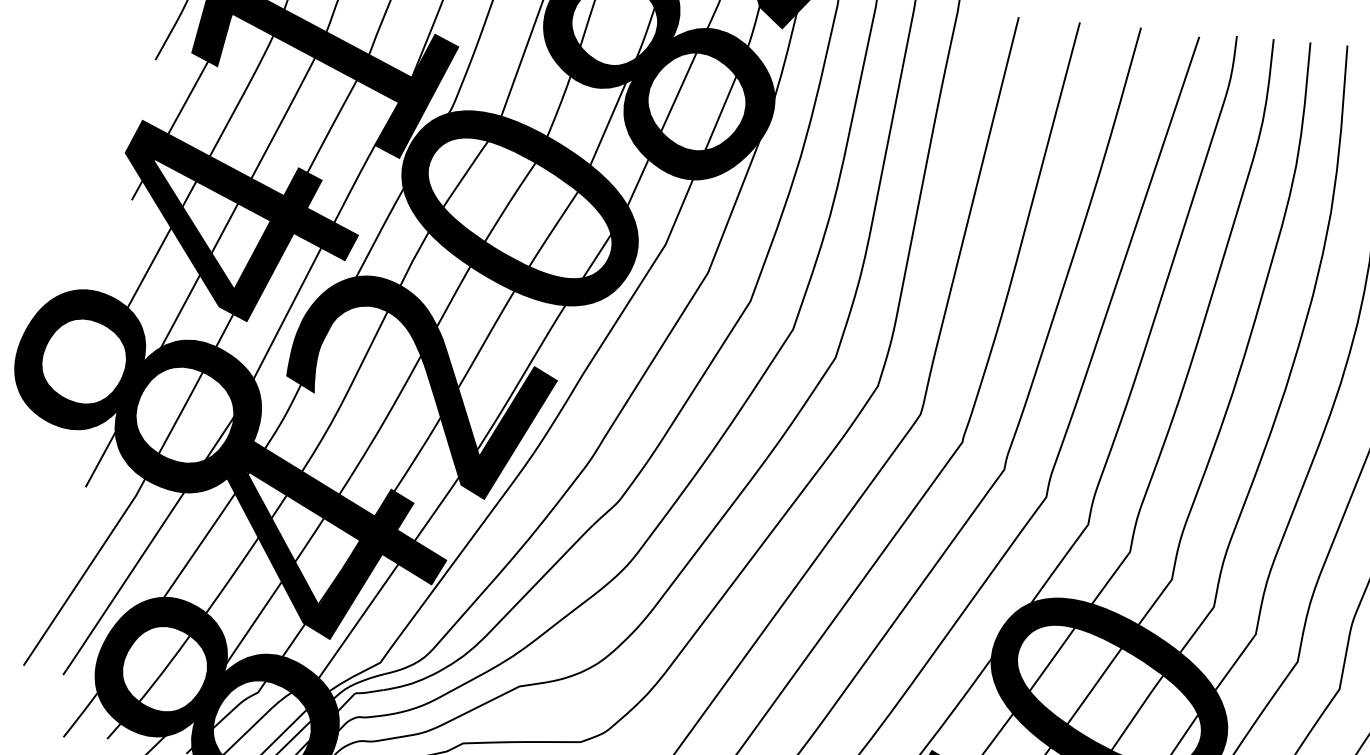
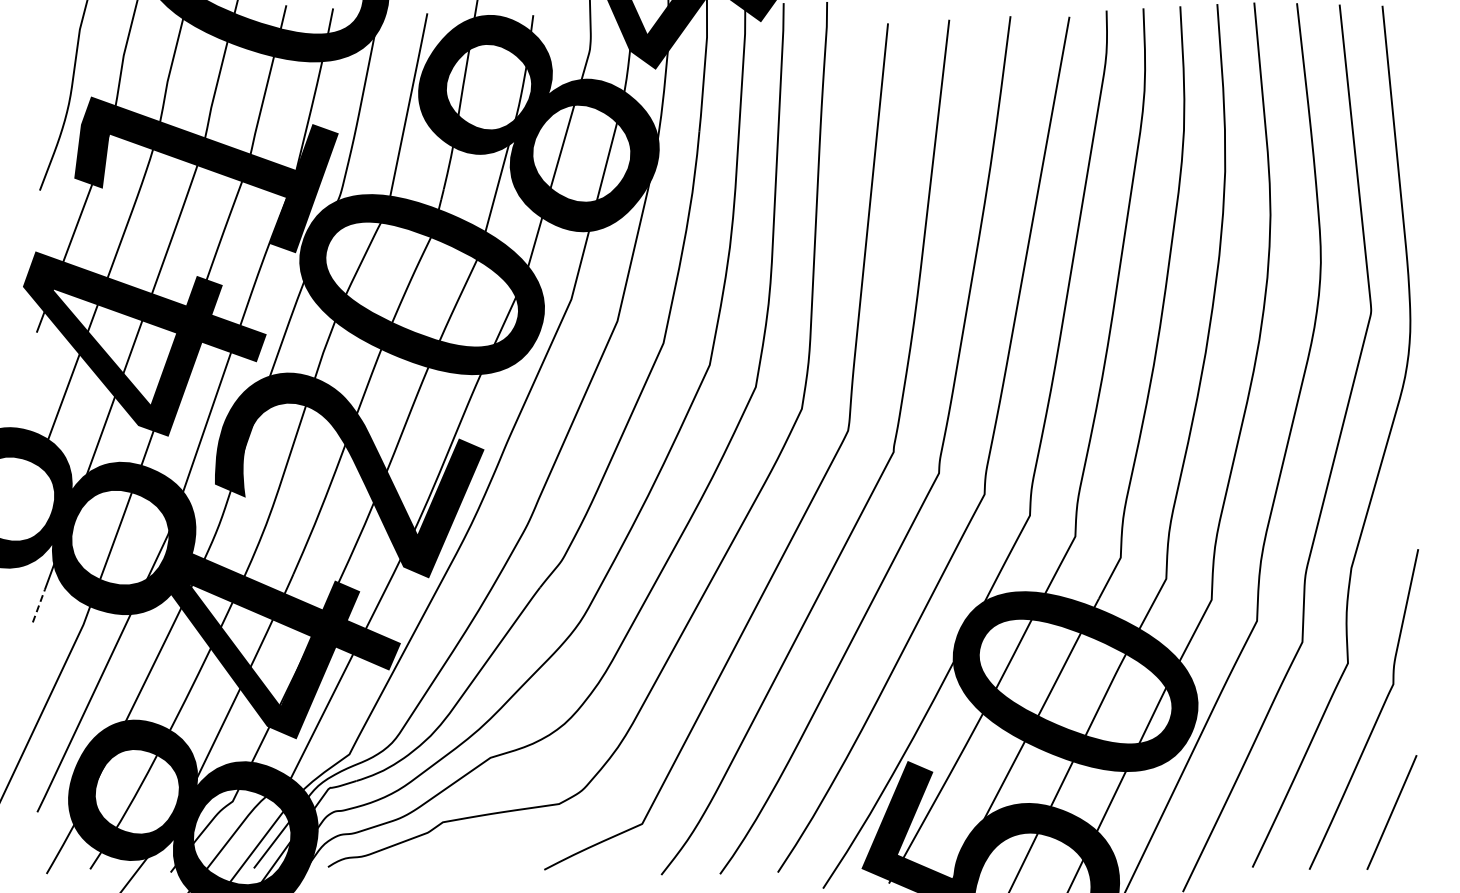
line: (95, 470) -> (39, 605), solid -> dashed

